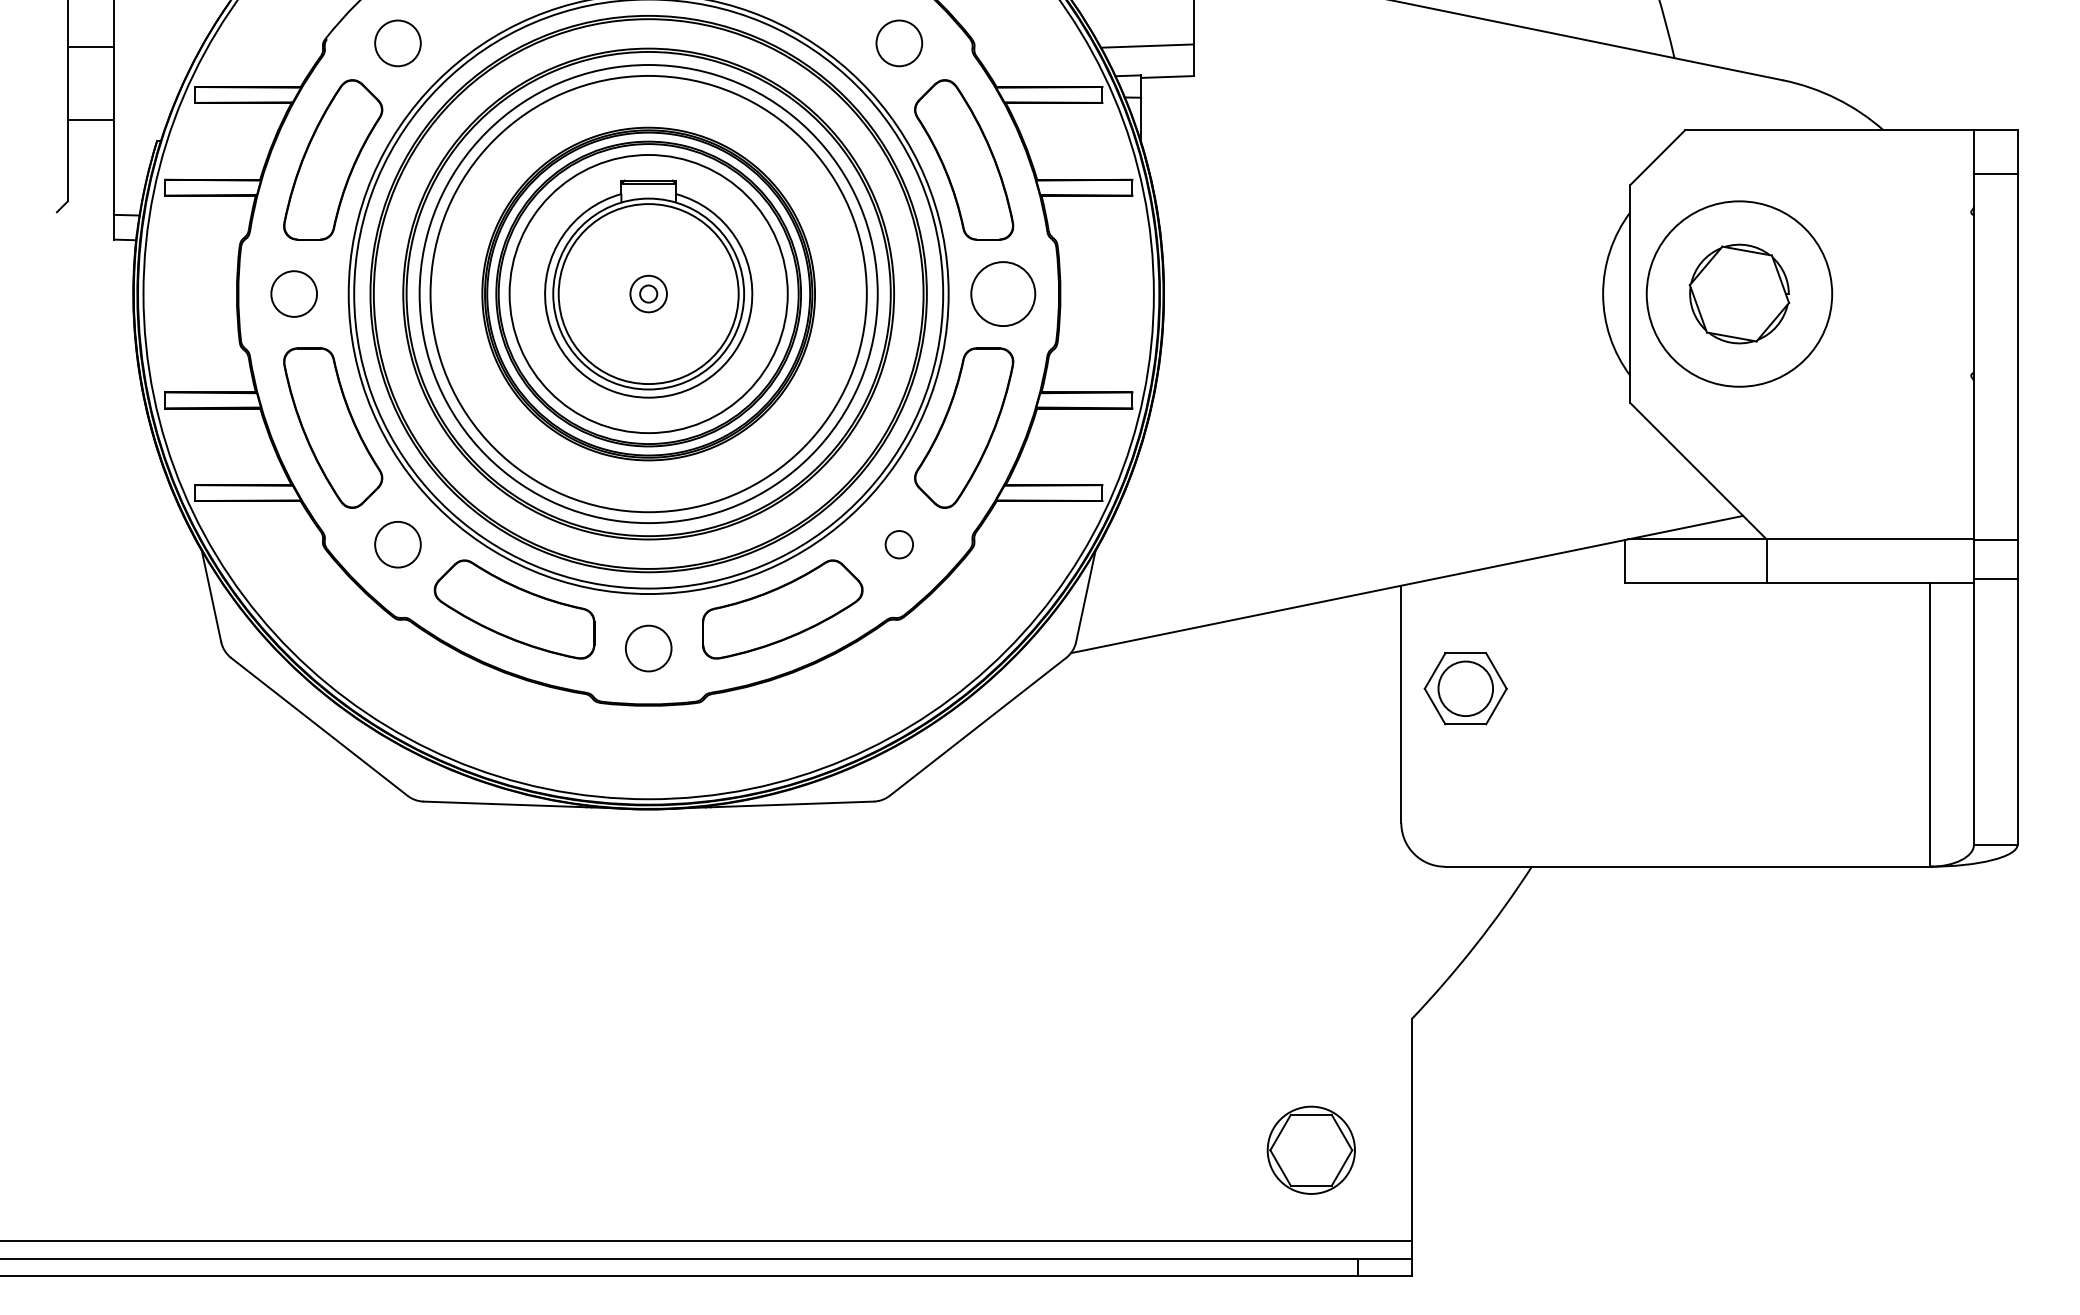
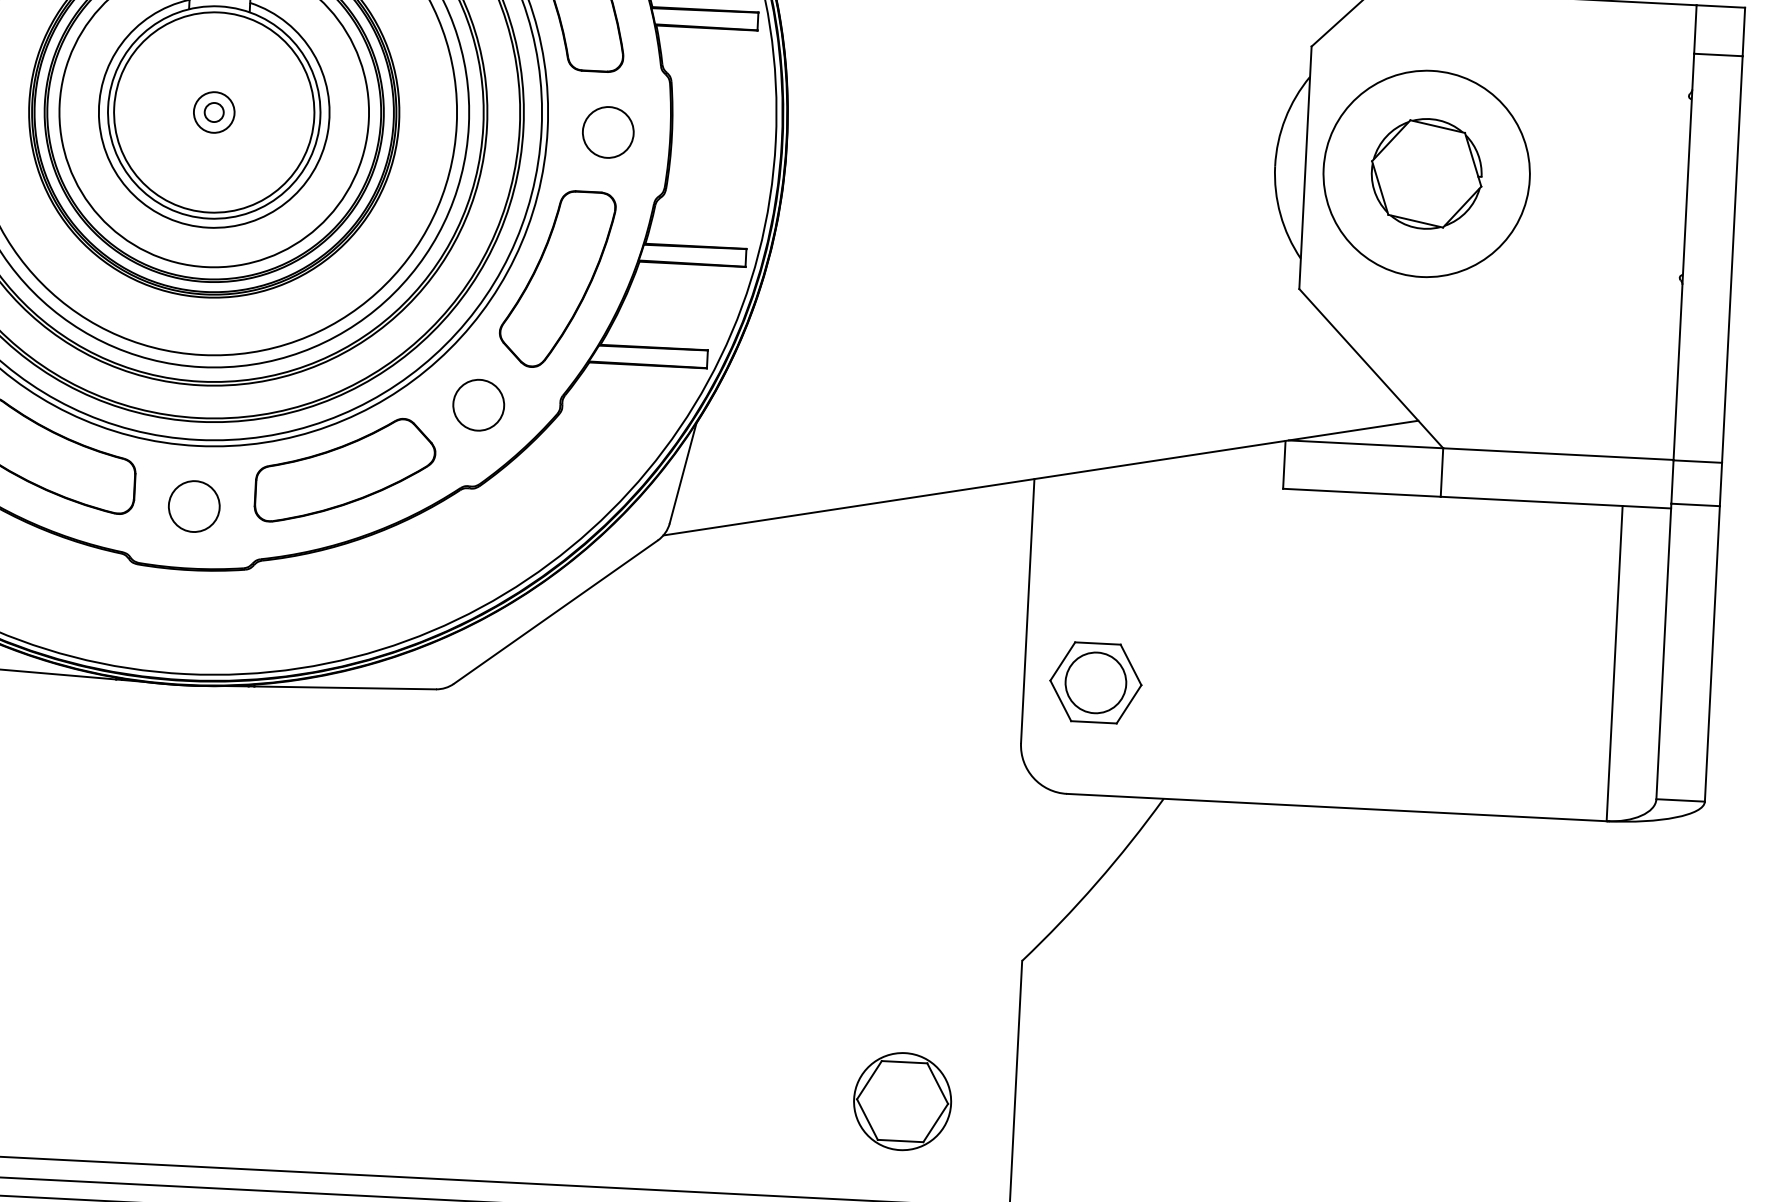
circle: (1002, 293) -> (607, 131), size x0.71
circle: (899, 544) -> (478, 405), size x1.67
part: (1465, 688) -> (1095, 682), moved

